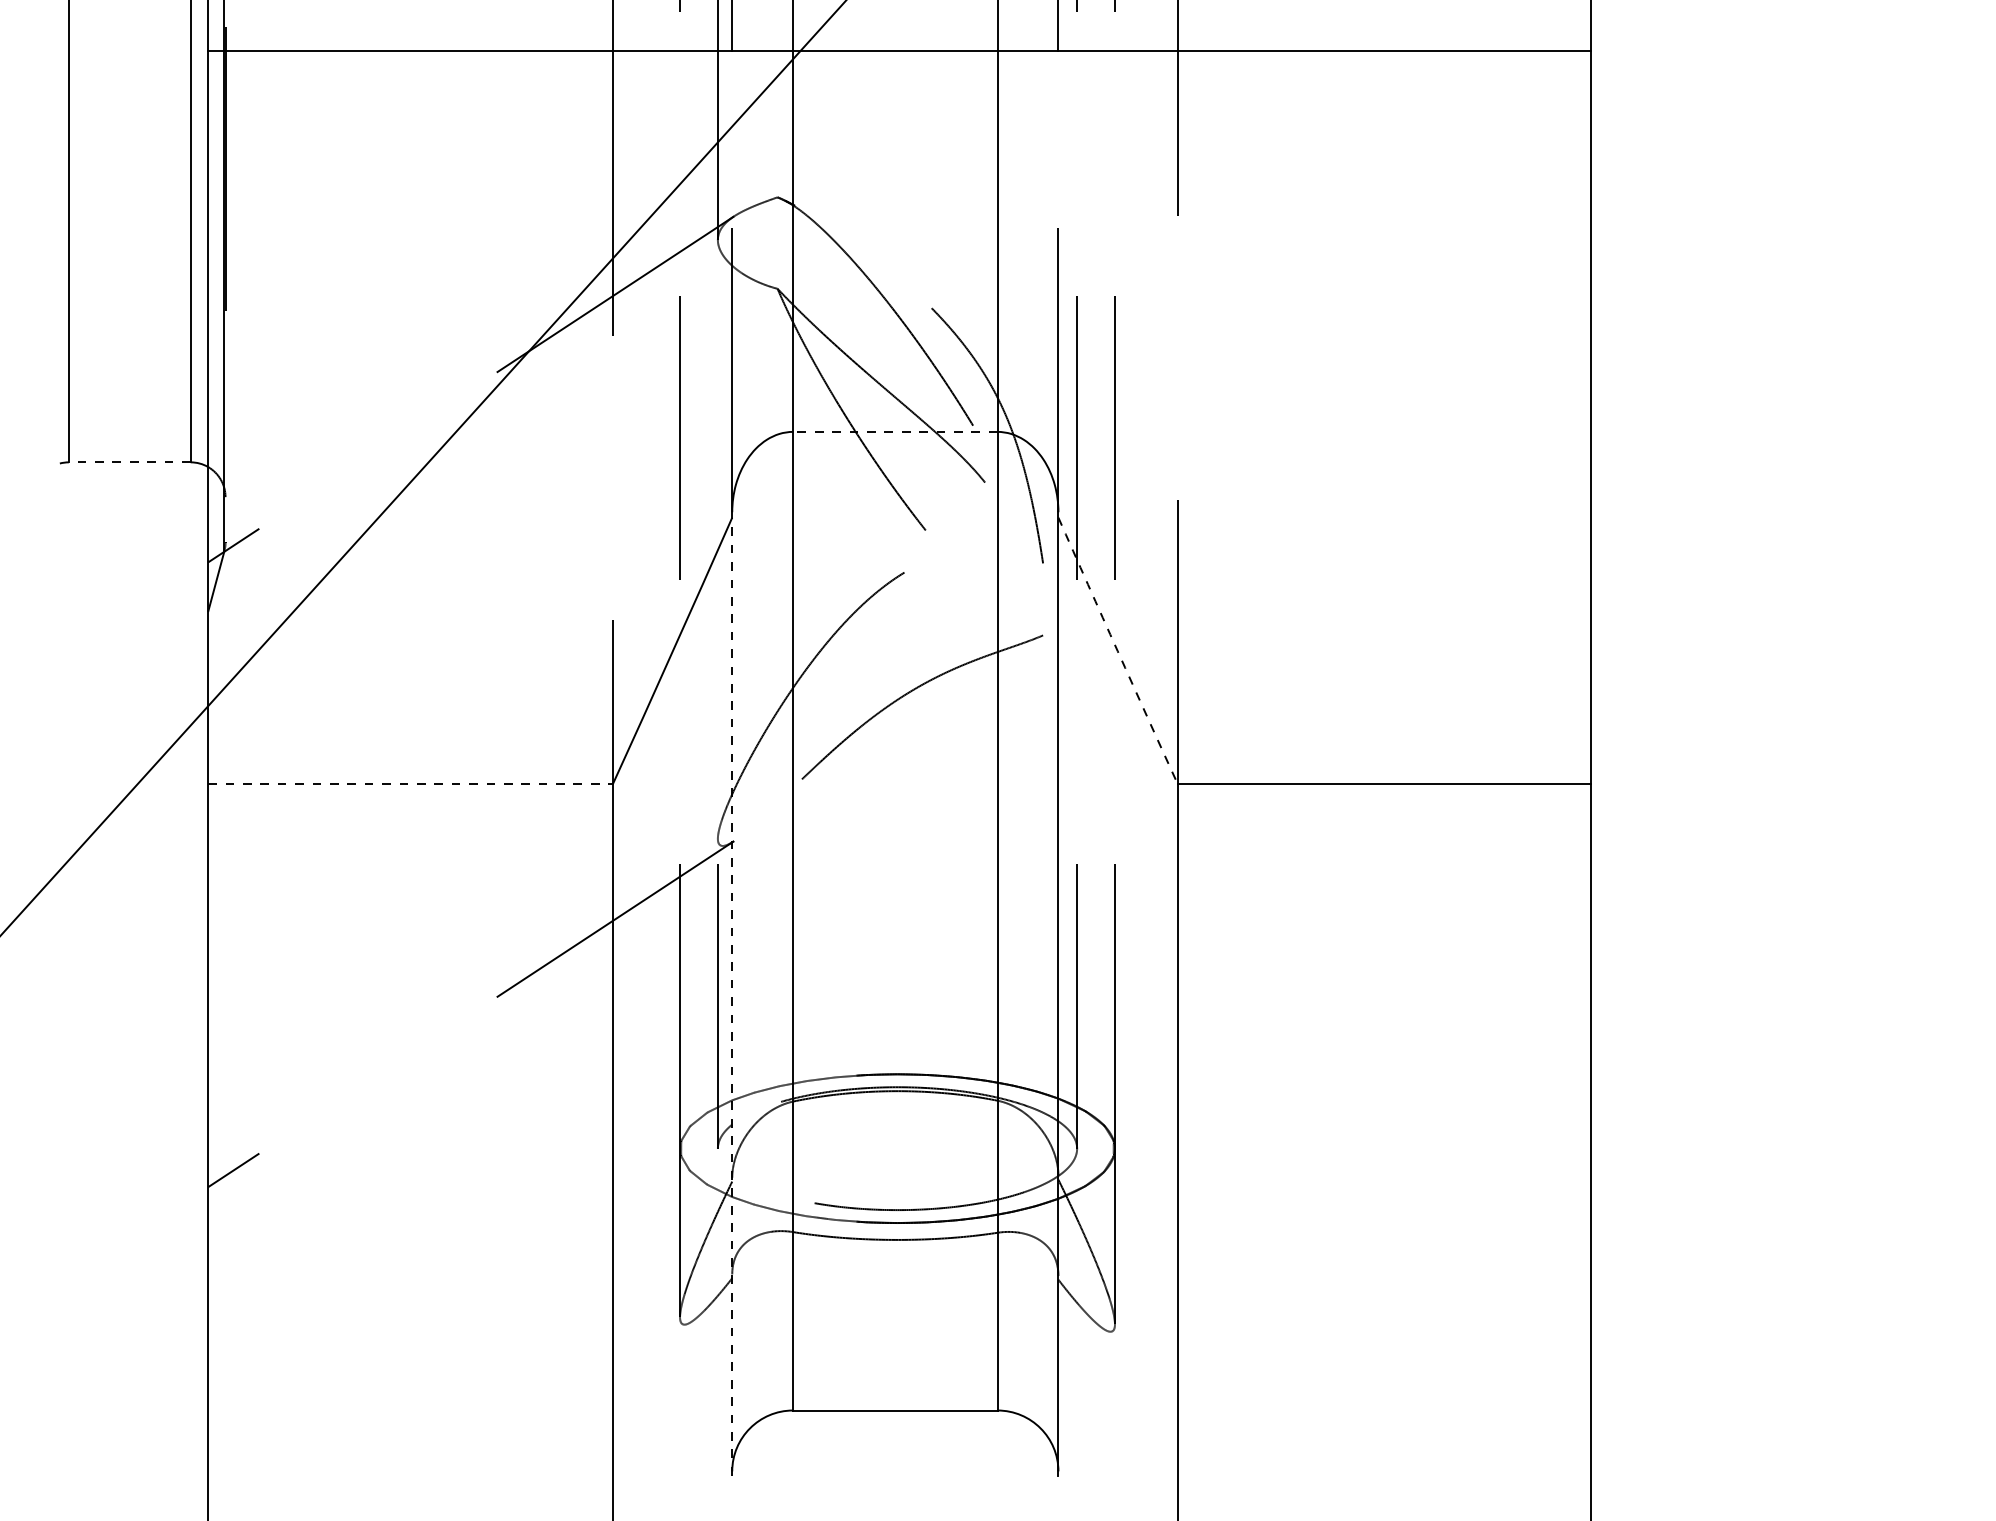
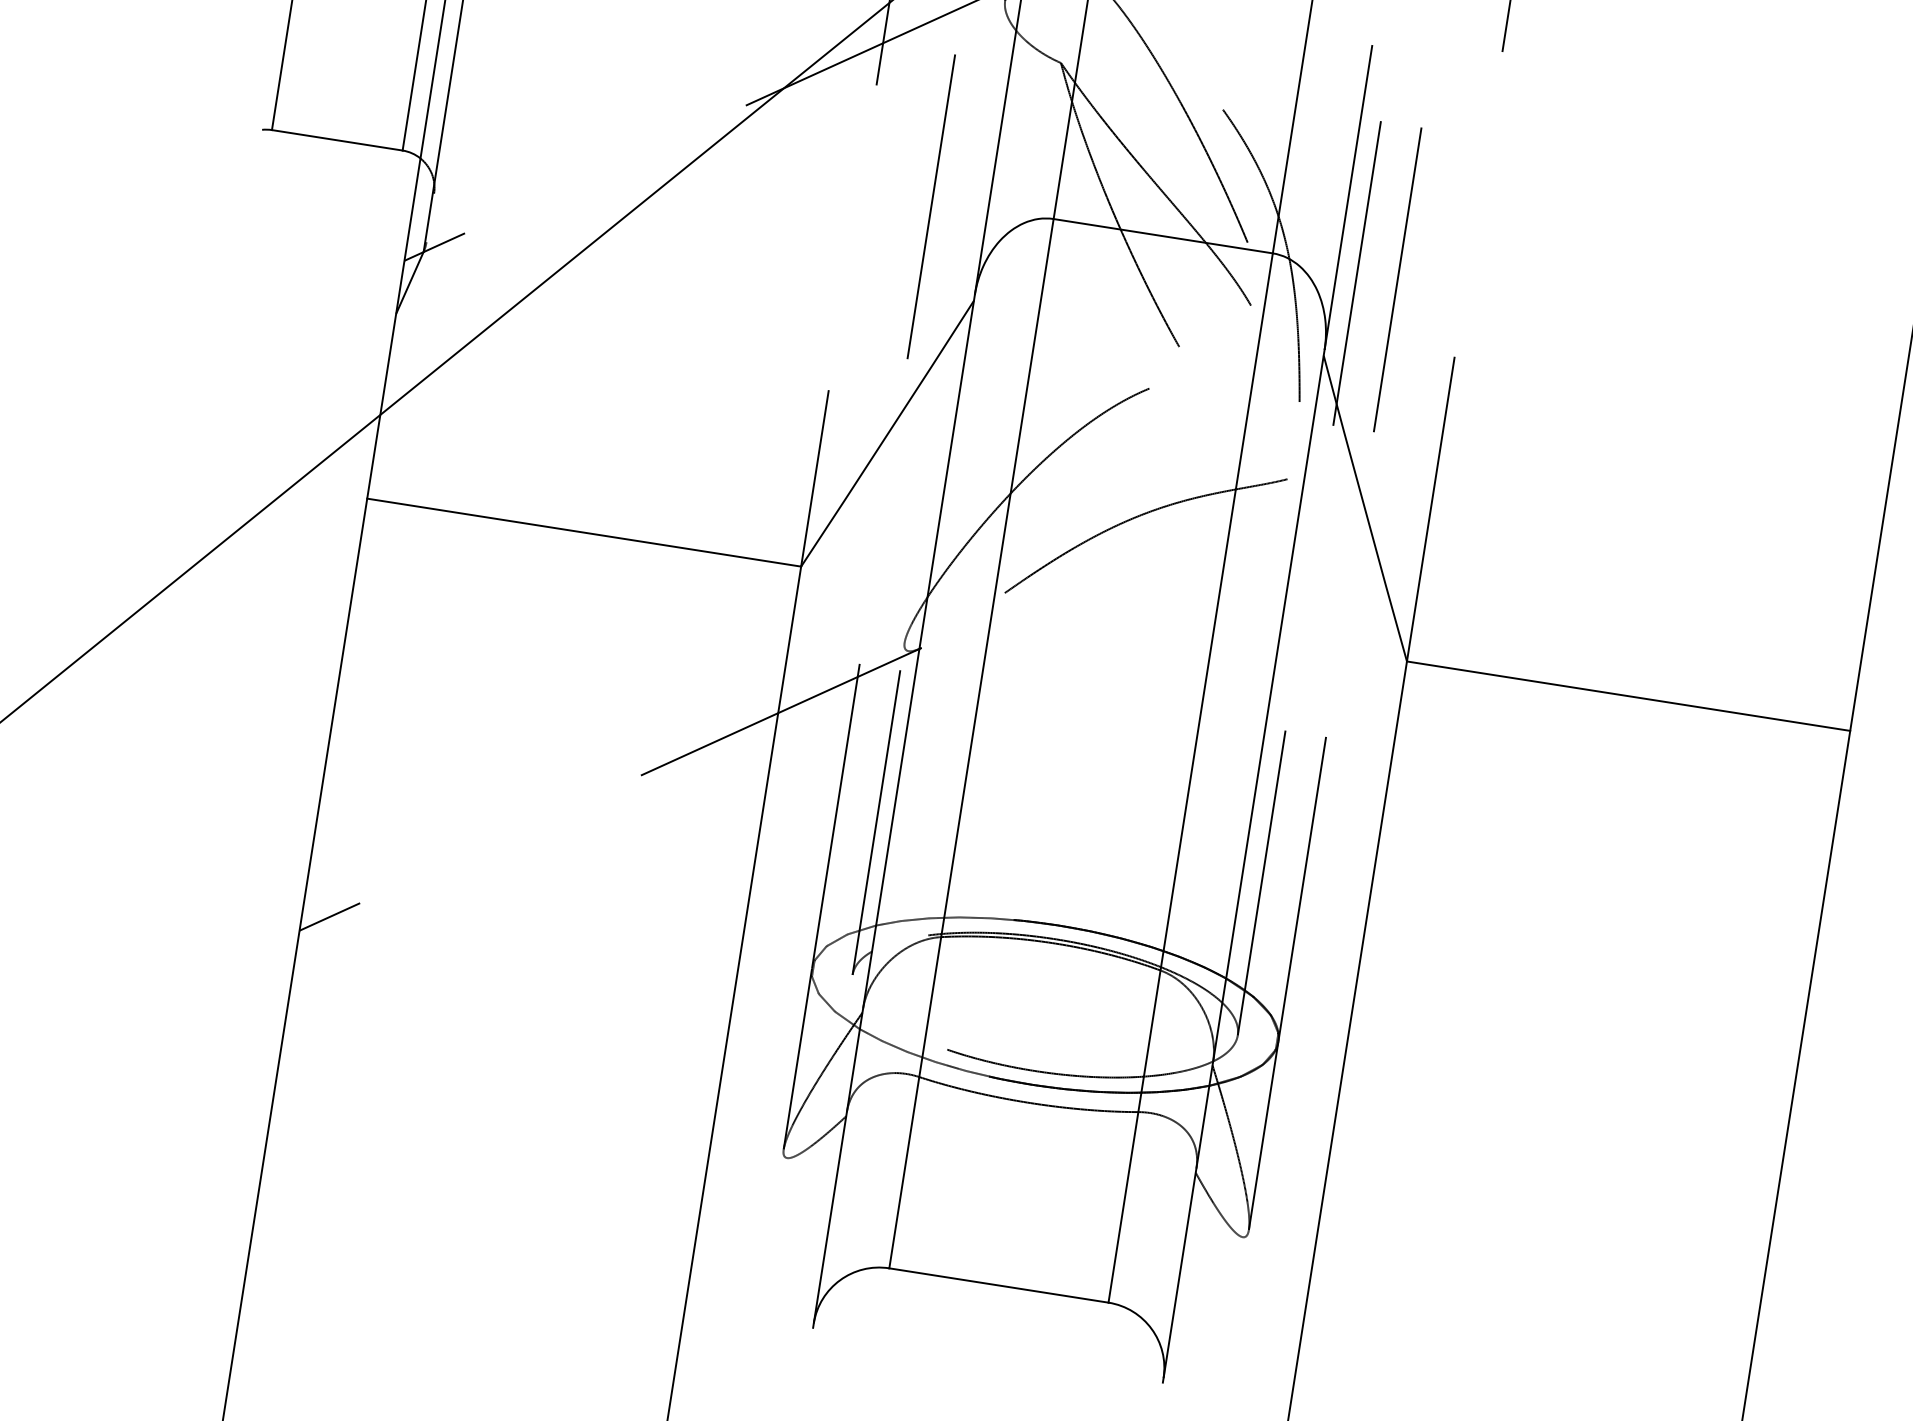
line: (894, 431) -> (1162, 235), dashed -> solid
line: (129, 462) -> (336, 140), dashed -> solid
arc: (1117, 651) -> (1364, 508), dashed -> solid
line: (410, 784) -> (584, 532), dashed -> solid
line: (732, 993) -> (894, 811), dashed -> solid

